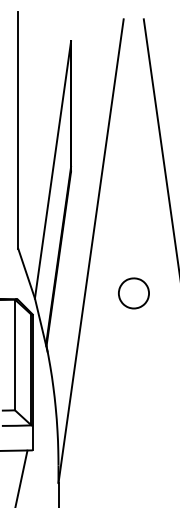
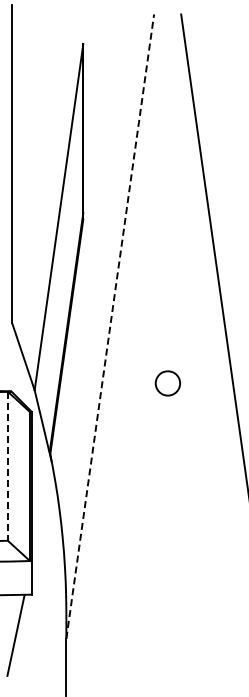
line: (91, 251) -> (110, 326), solid -> dashed
part: (133, 293) -> (167, 383), size x0.6
line: (14, 355) -> (7, 466), solid -> dashed

